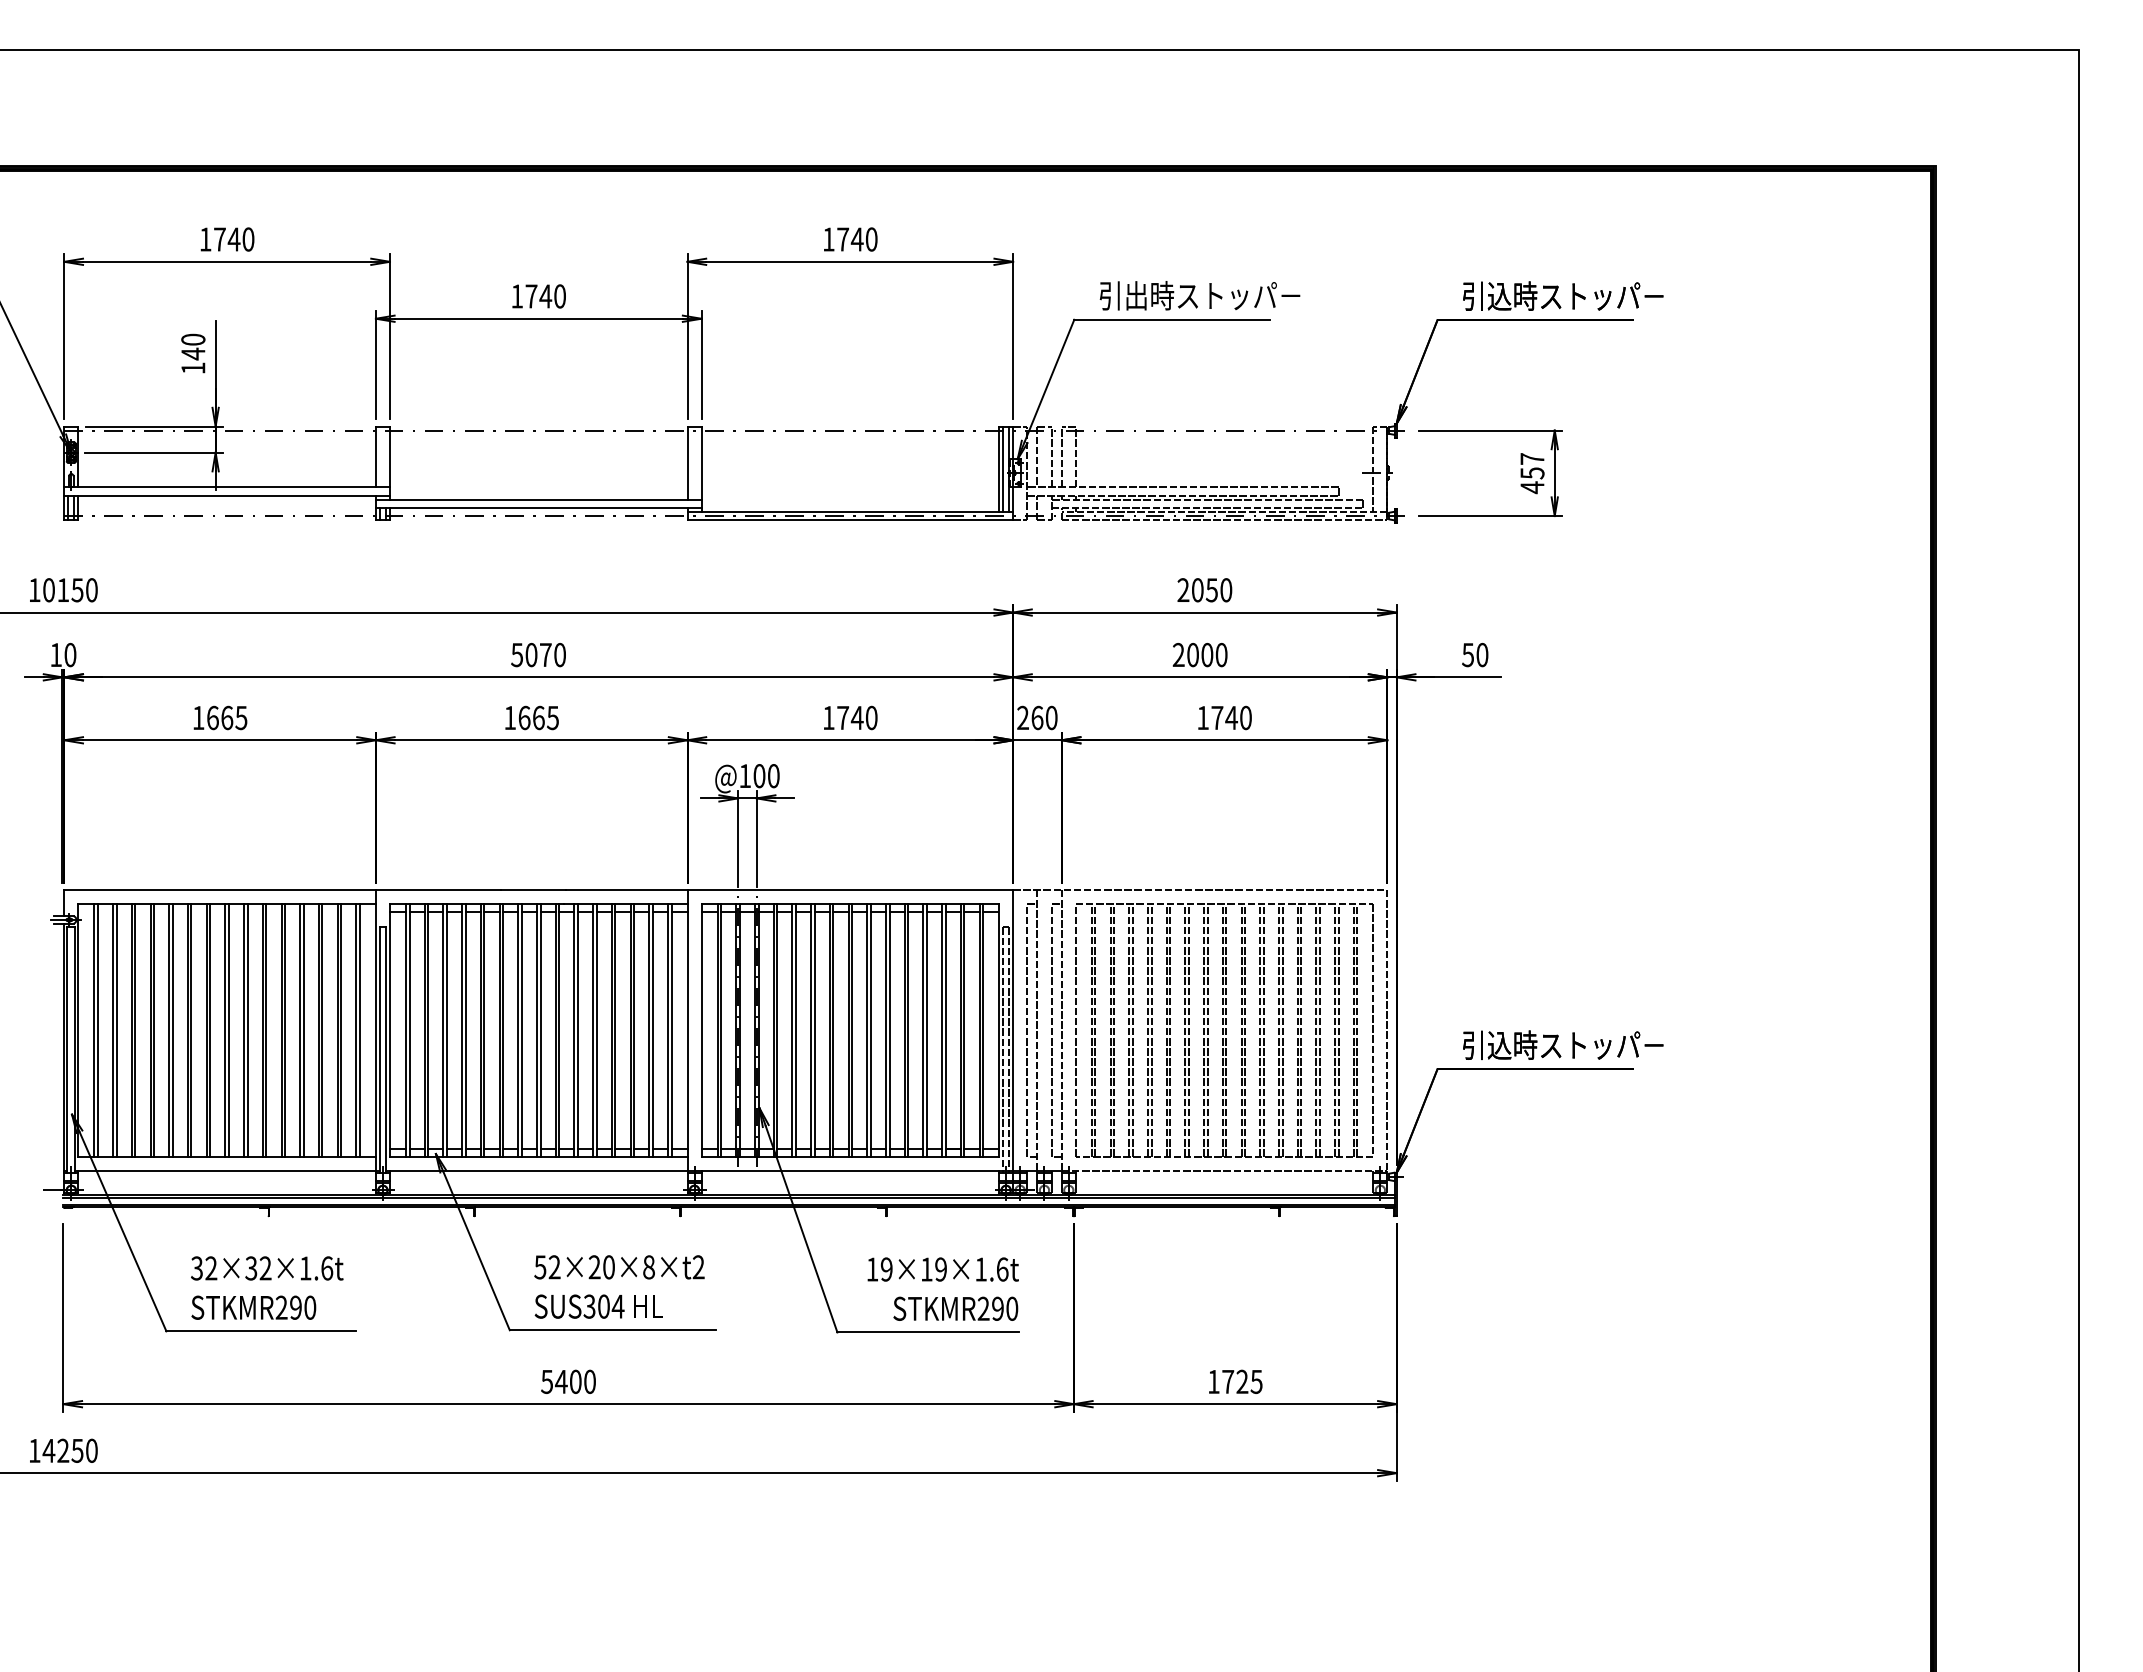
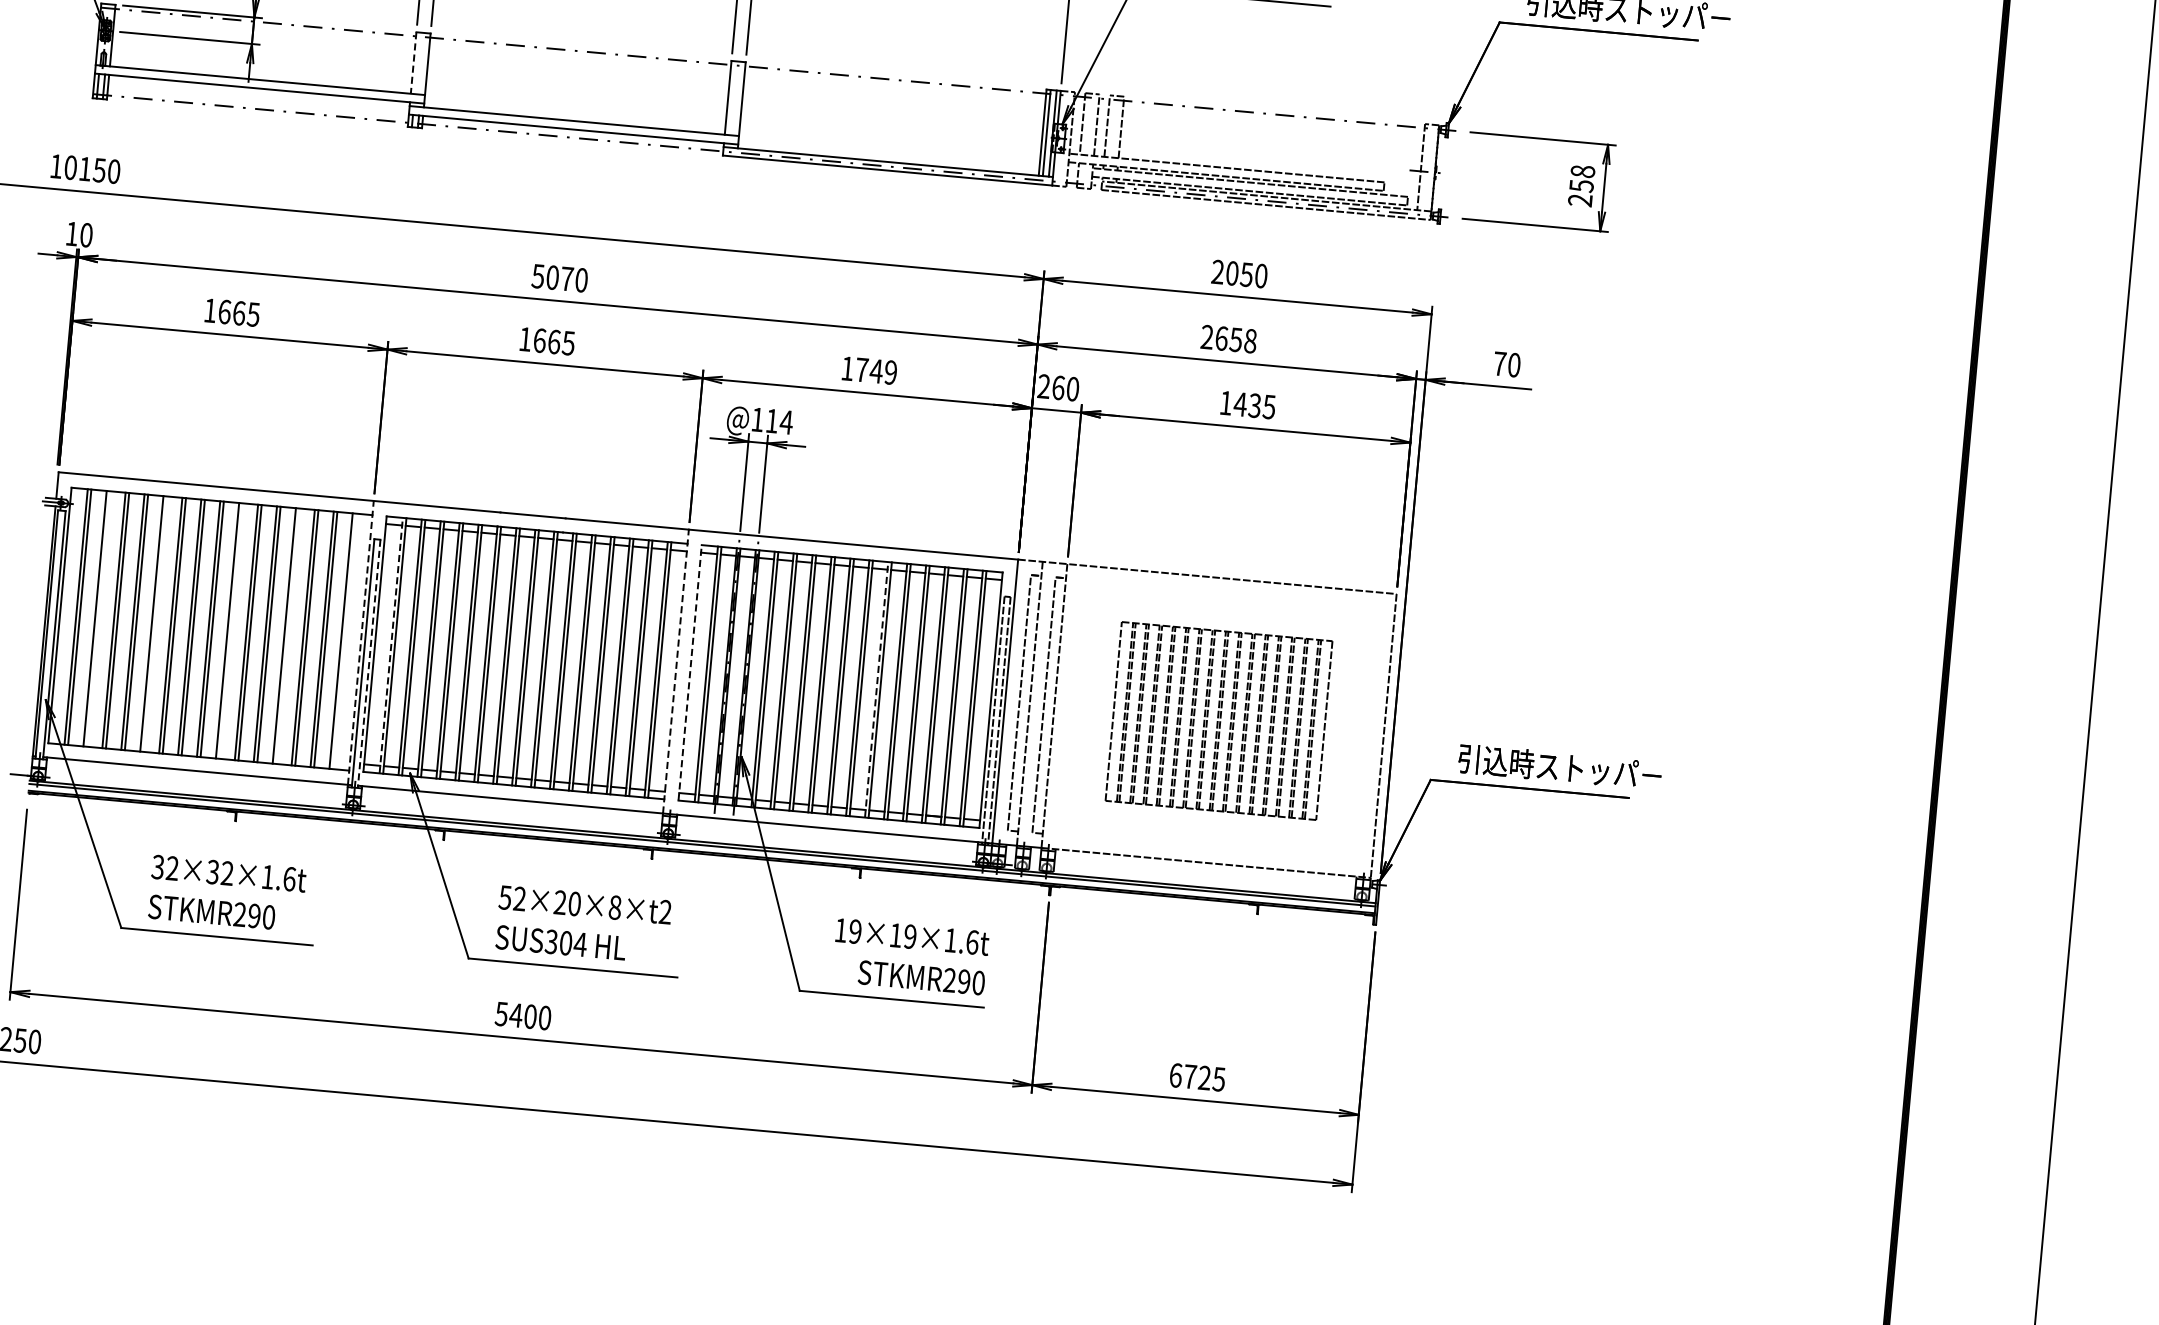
line: (375, 457) -> (413, 63), solid -> dashed
text: (1532, 473) -> (1581, 186), 457 -> 258
text: (1207, 654) -> (1236, 339), 2000 -> 2658
text: (1468, 655) -> (1500, 364), 50 -> 70
text: (871, 717) -> (890, 372), 1740 -> 1749
text: (1230, 717) -> (1253, 405), 1740 -> 1435
text: (766, 776) -> (779, 422), @100 -> @114
line: (375, 1029) -> (360, 641), solid -> dashed
line: (405, 1029) -> (390, 644), solid -> dashed
line: (687, 1029) -> (676, 670), solid -> dashed
line: (701, 1029) -> (690, 671), solid -> dashed
line: (885, 1029) -> (876, 688), solid -> dashed
line: (116, 1030) -> (98, 619), removed
line: (172, 1030) -> (155, 624), removed
line: (247, 1030) -> (230, 631), removed
line: (303, 1030) -> (287, 636), removed
line: (359, 1030) -> (344, 641), removed
part: (1224, 1030) -> (1218, 721), size x0.7
line: (385, 1050) -> (368, 664), solid -> dashed
text: (1213, 1381) -> (1175, 1075), 1725 -> 6725

